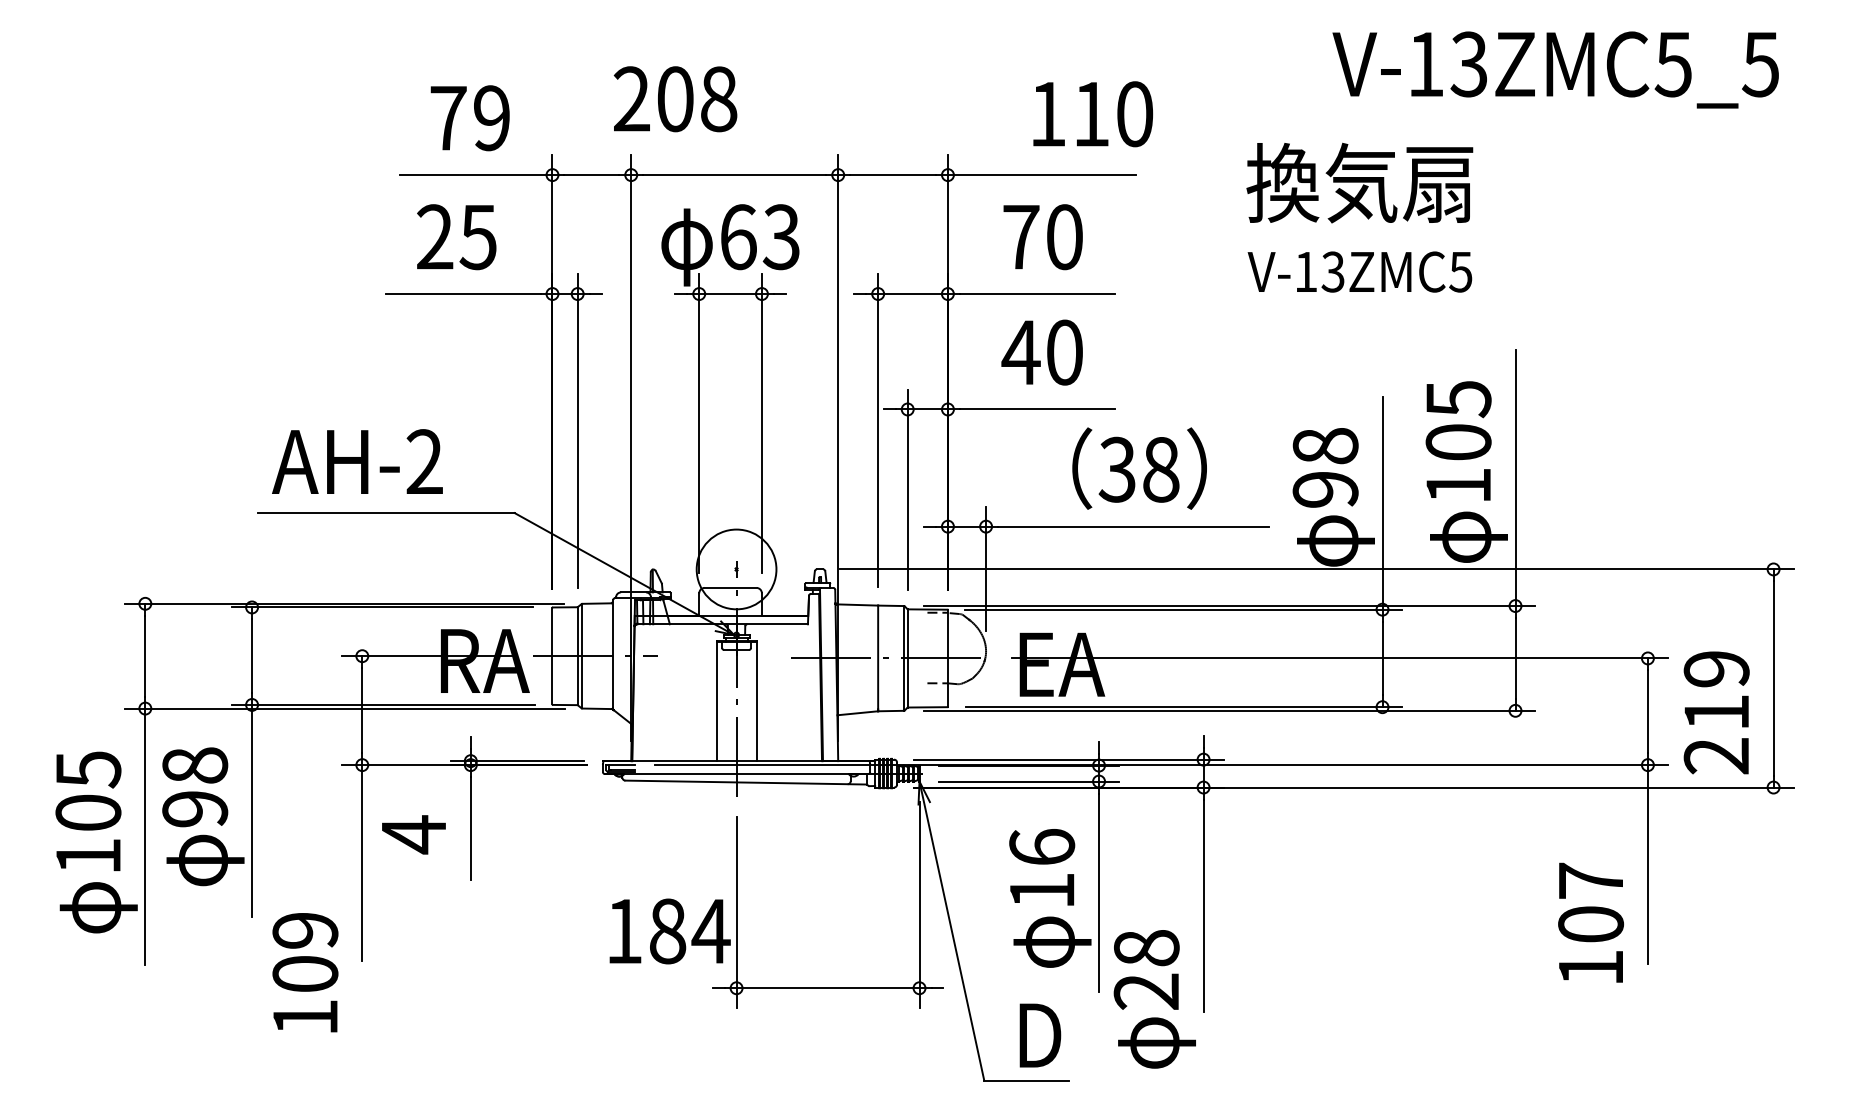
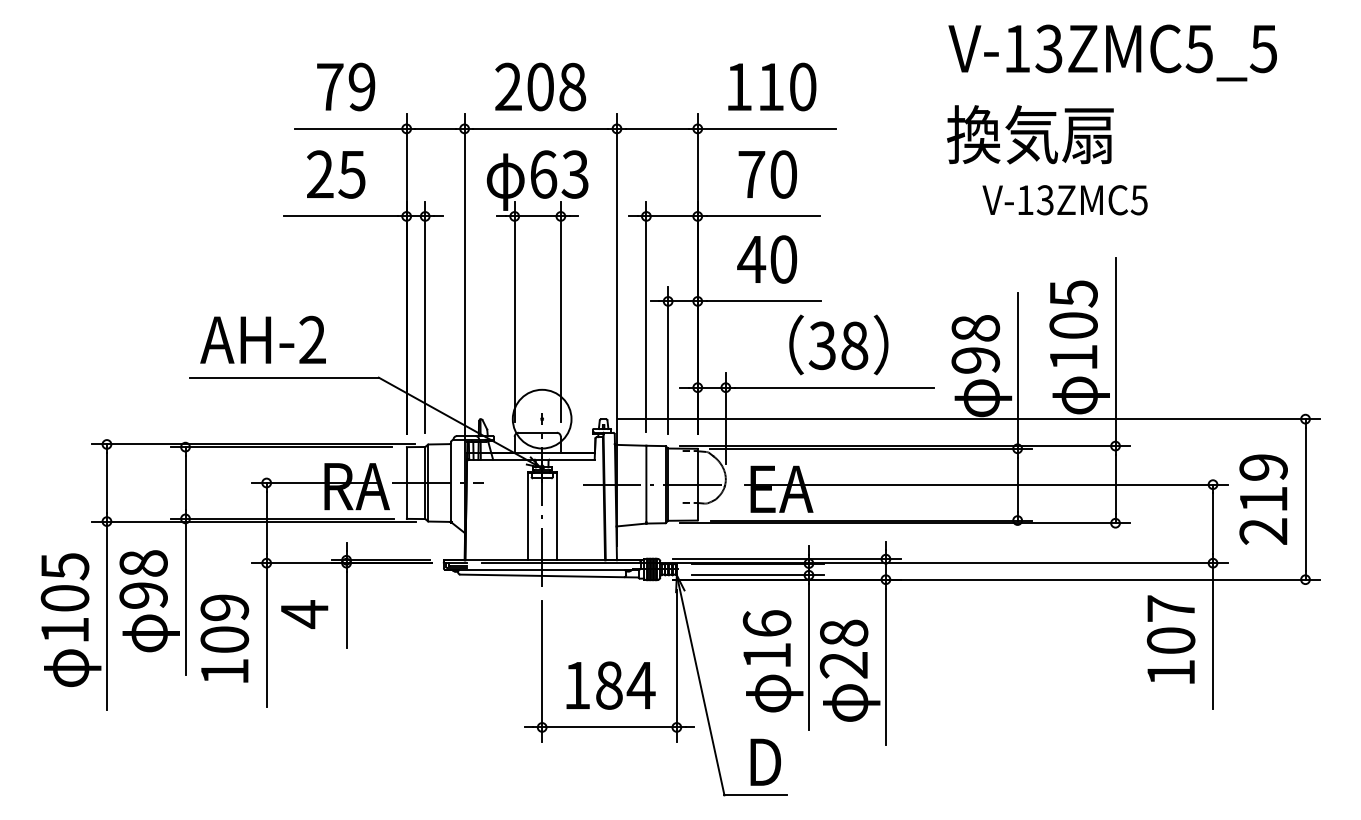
text: (1555, 69) -> (1112, 52), moved
text: (675, 99) -> (540, 87), moved
text: (1092, 114) -> (771, 87), moved
text: (1359, 182) -> (1030, 134), moved
text: (1359, 271) -> (1064, 199), moved
text: (1716, 712) -> (1263, 499), moved
text: (1591, 922) -> (1171, 639), moved
text: (669, 931) -> (610, 685), moved
text: (305, 972) -> (224, 638), moved
text: (1154, 999) -> (849, 670), moved

